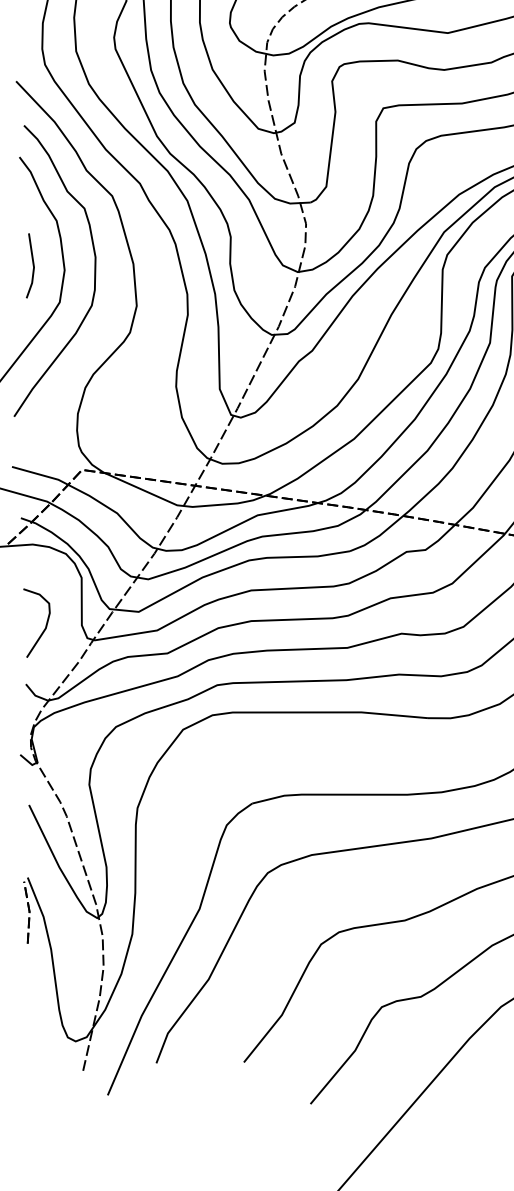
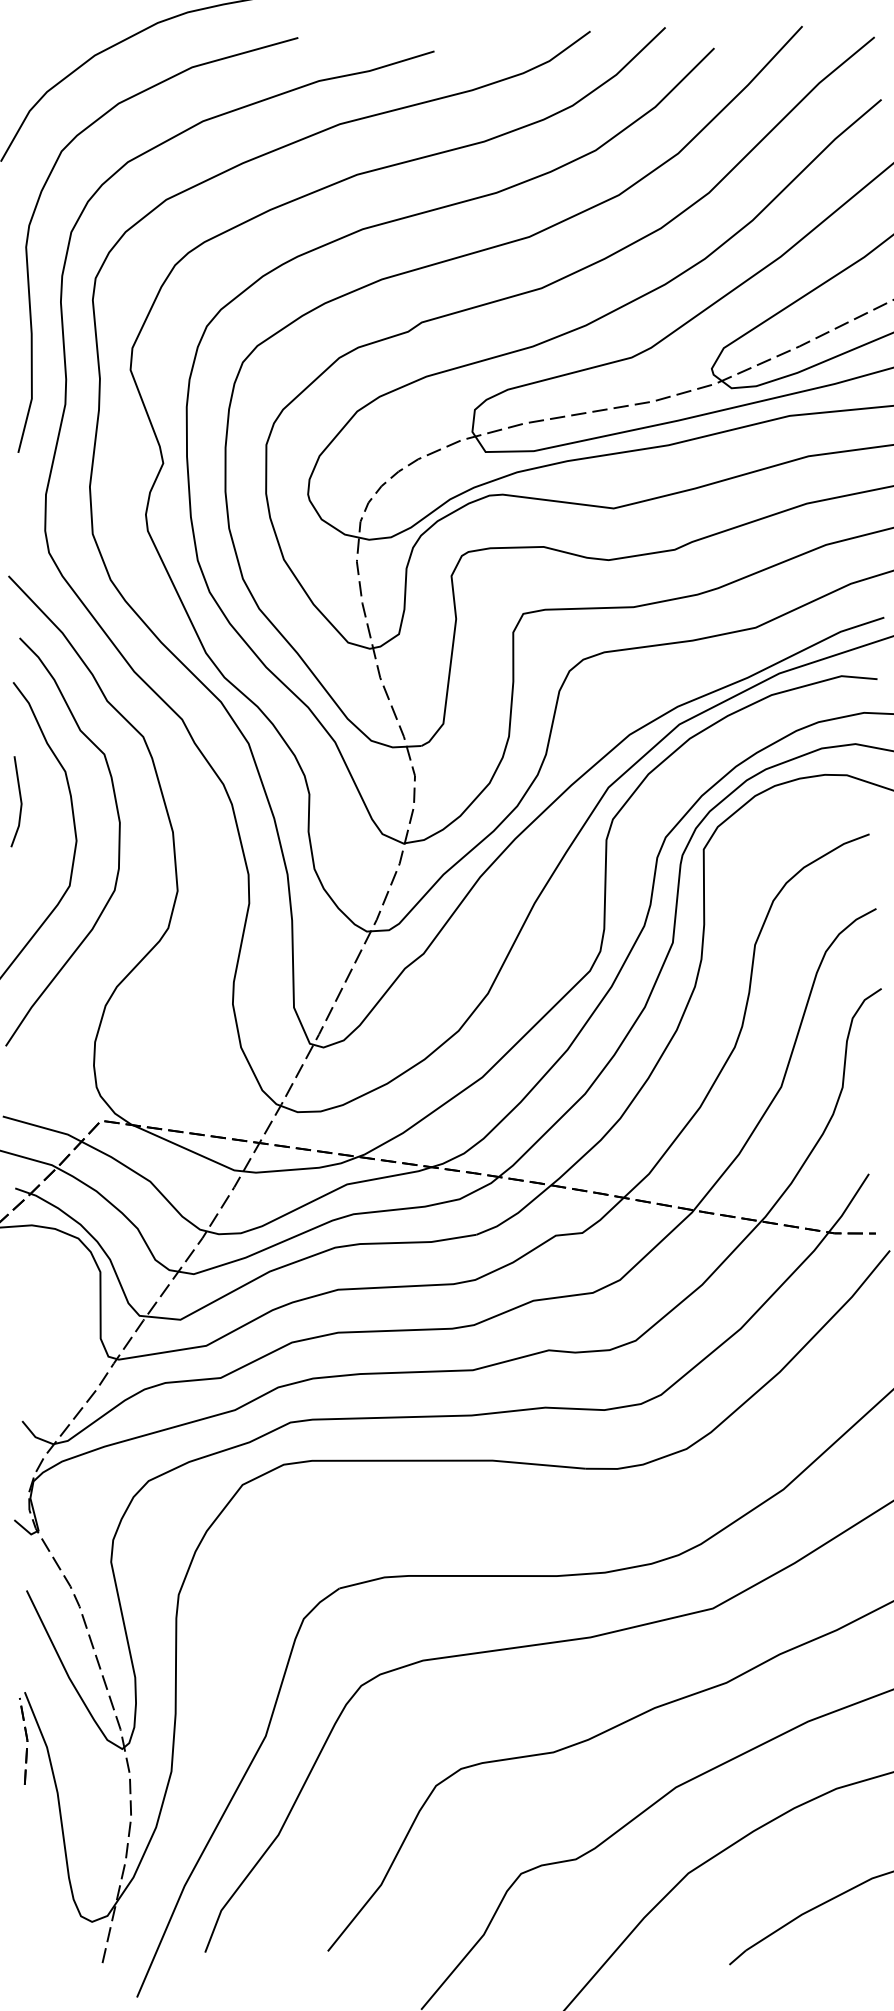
line: (33, 265) -> (20, 801), moved
curve: (45, 626) -> (49, 1340), removed

